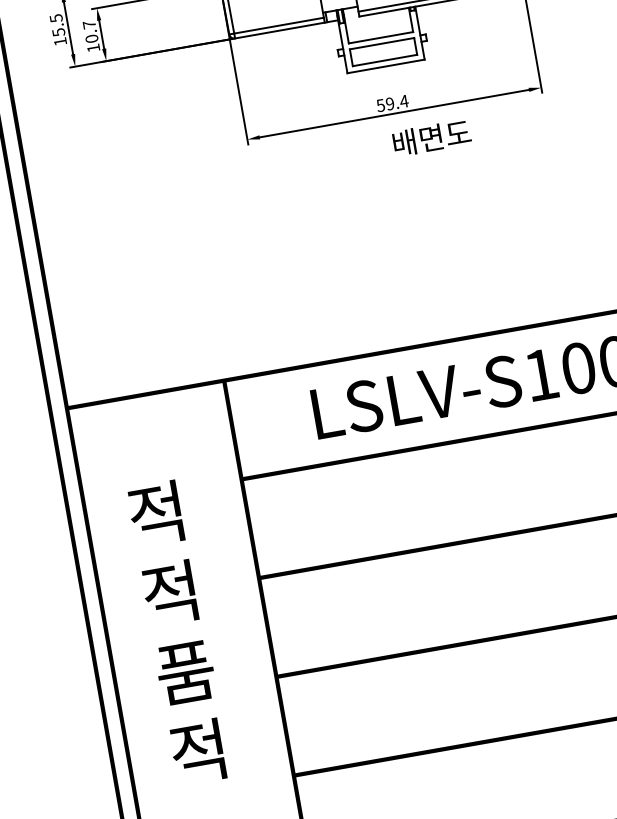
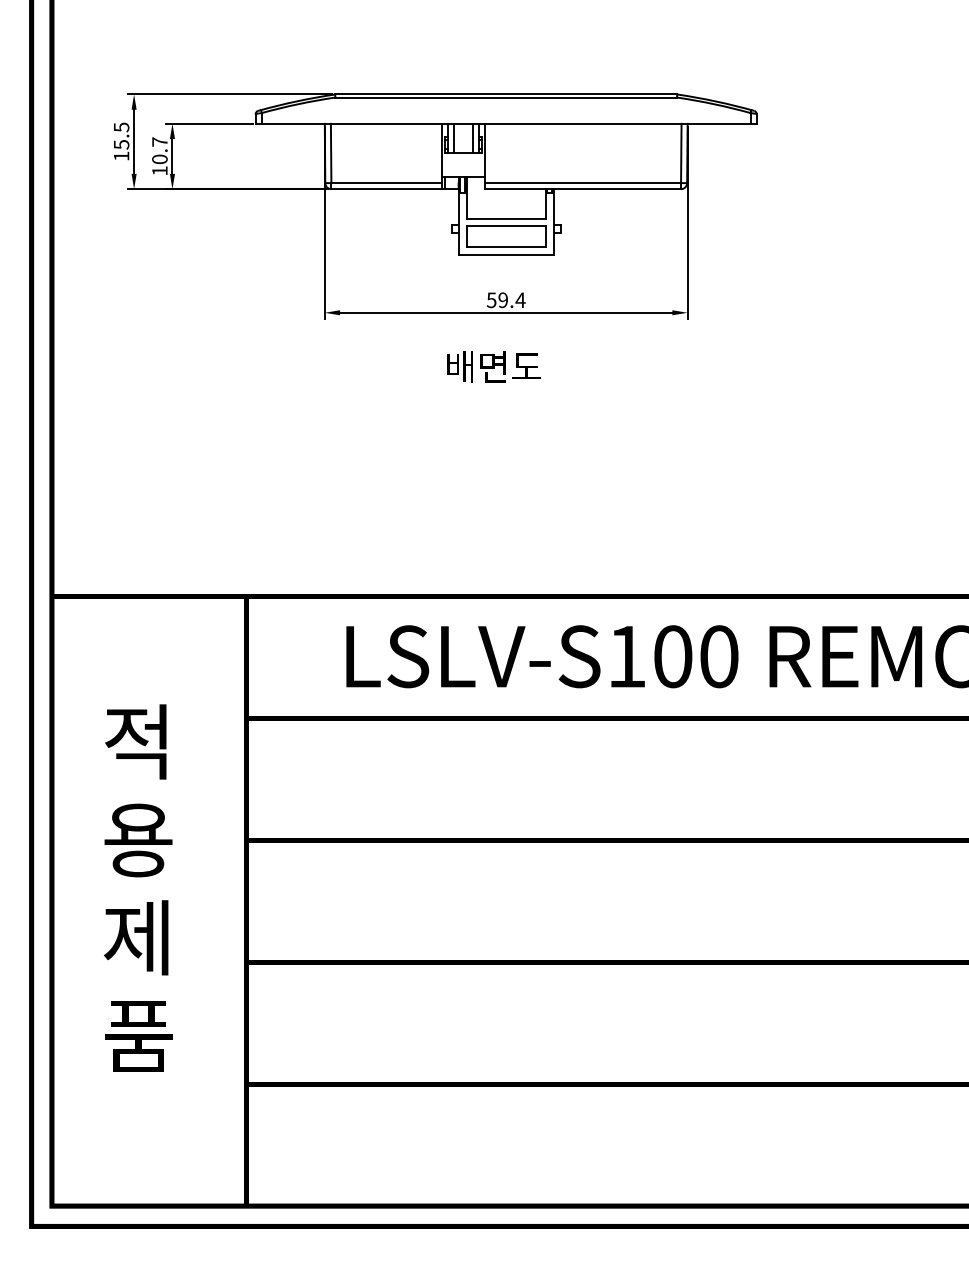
text: (431, 137) -> (493, 366), moved
text: (171, 592) -> (138, 839), 적 -> 용
text: (185, 672) -> (138, 937), 품 -> 제
text: (199, 751) -> (138, 1035), 적 -> 품

